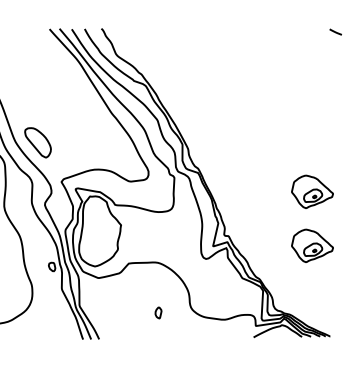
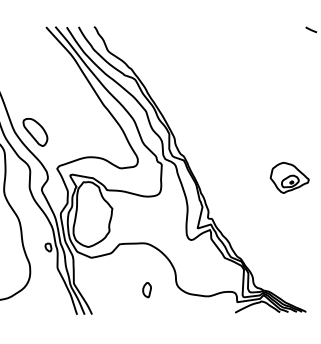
part: (312, 245) -> (289, 227), removed
part: (158, 312) -> (147, 289), size x1.43

